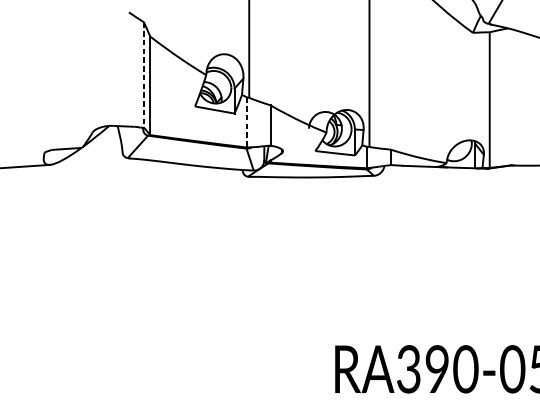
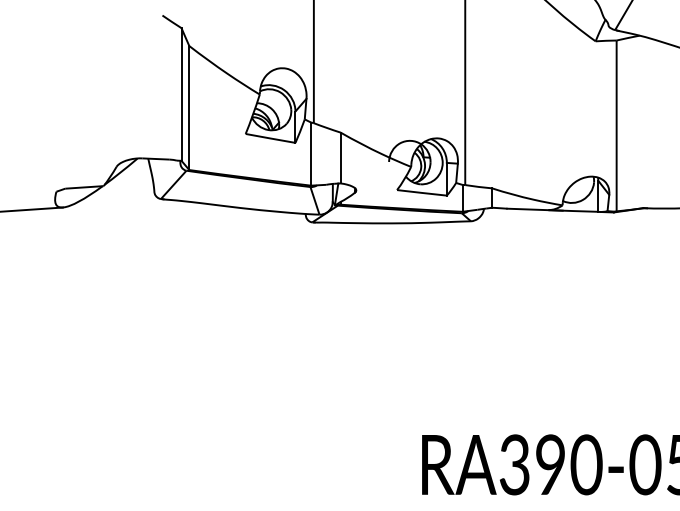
line: (144, 75) -> (181, 95), dashed -> solid
line: (247, 122) -> (311, 154), dashed -> solid

